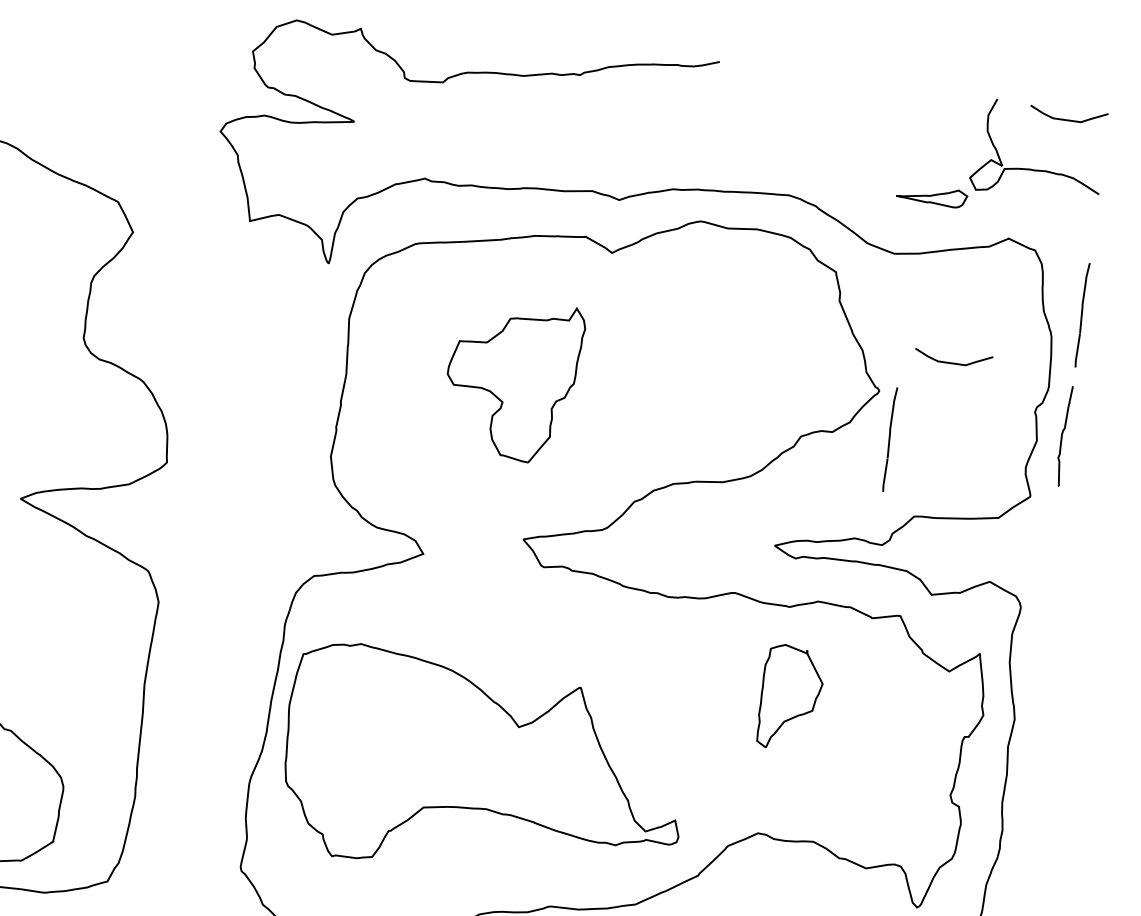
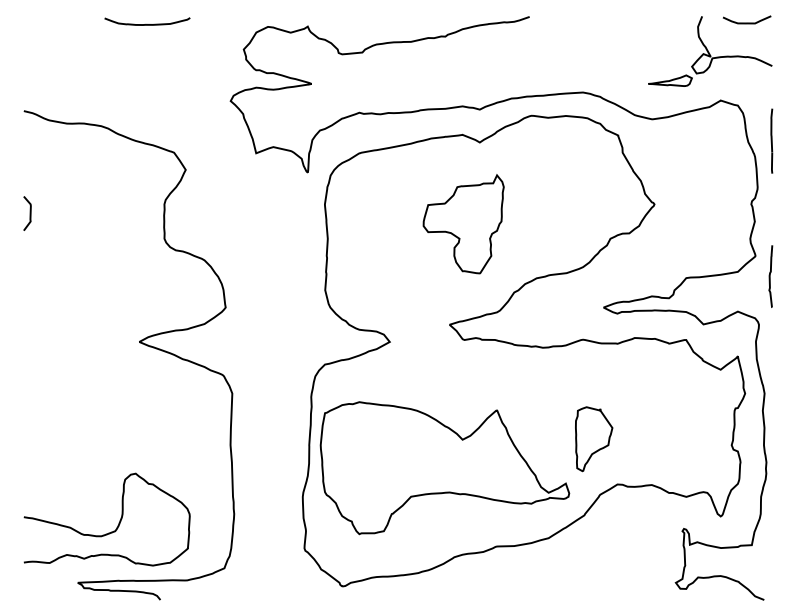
curve: (953, 362) -> (697, 180), removed
part: (512, 380) -> (463, 224), moved
curve: (1063, 436) -> (770, 276), moved
part: (889, 438) -> (664, 232), removed
part: (791, 698) -> (594, 439), moved

